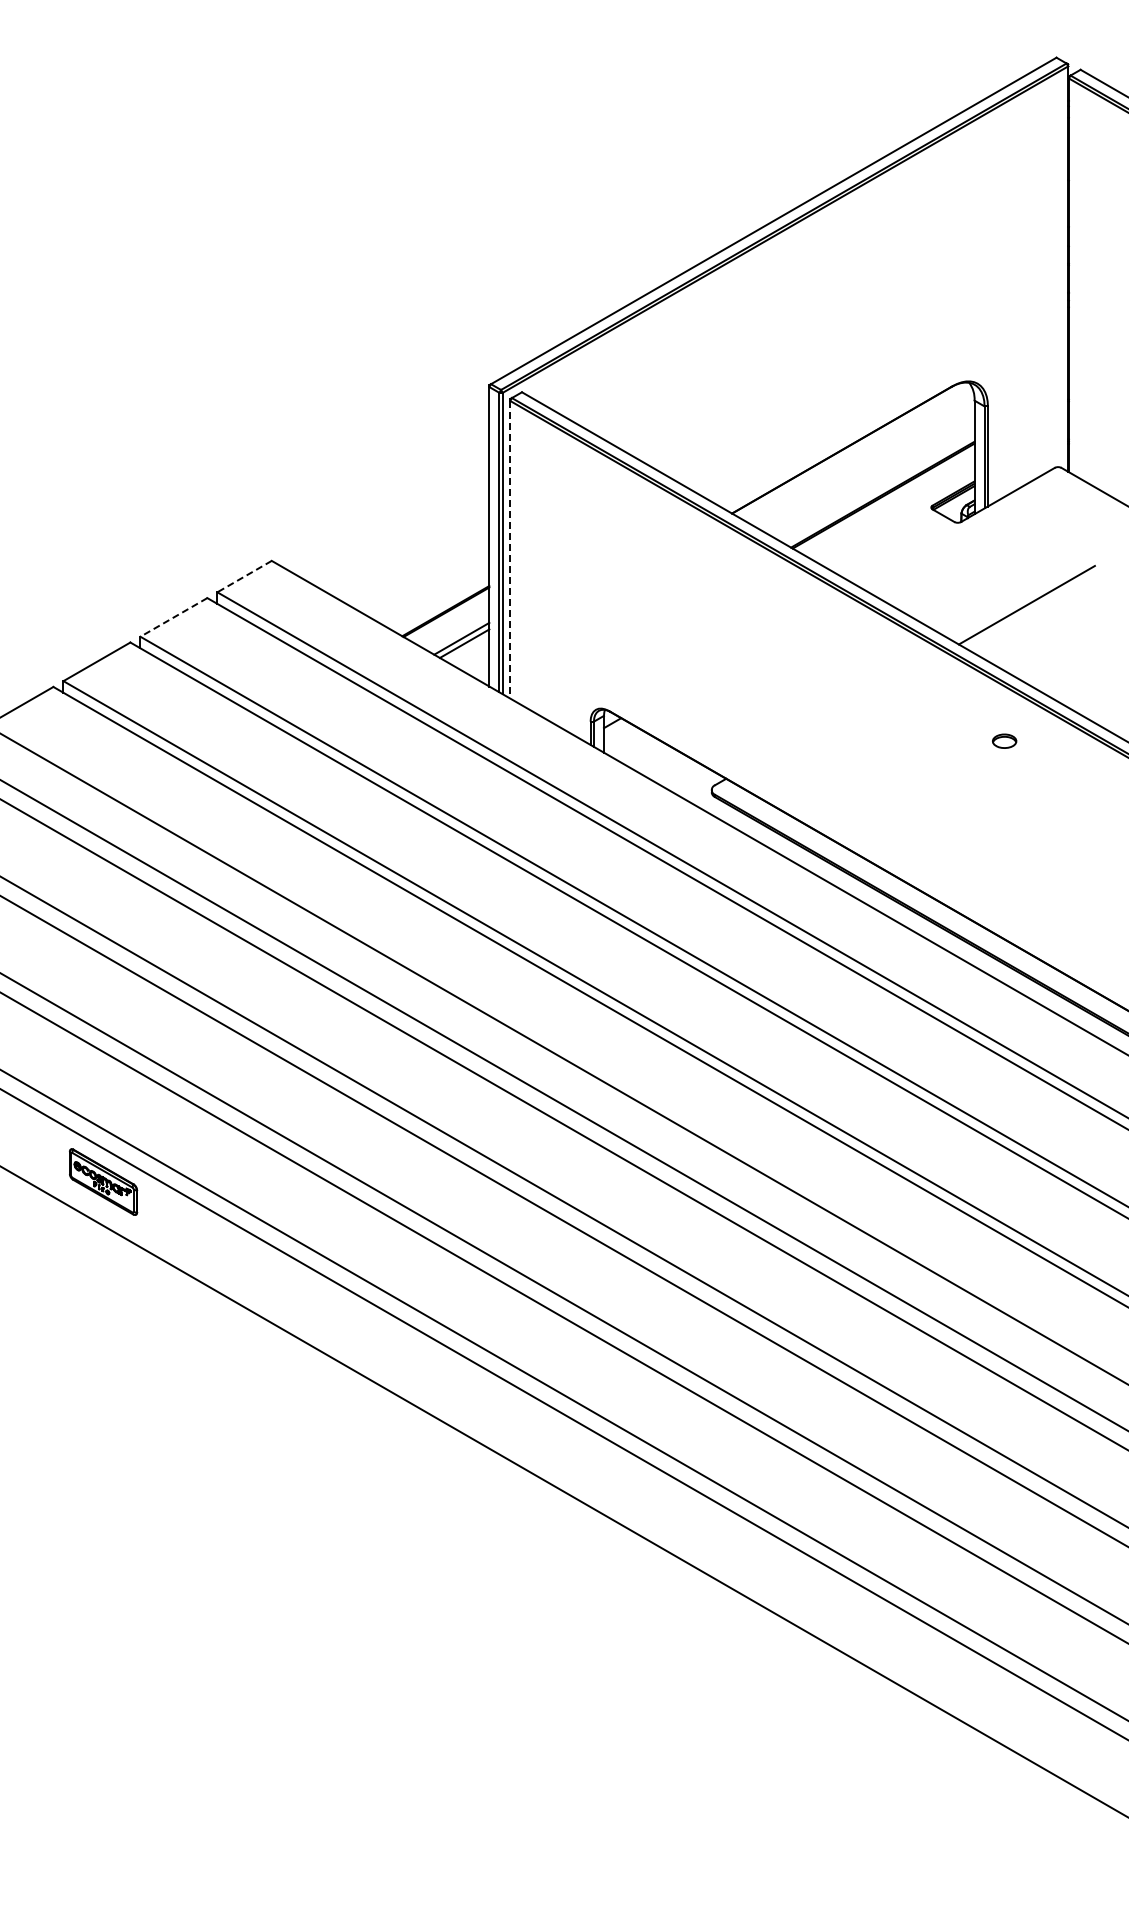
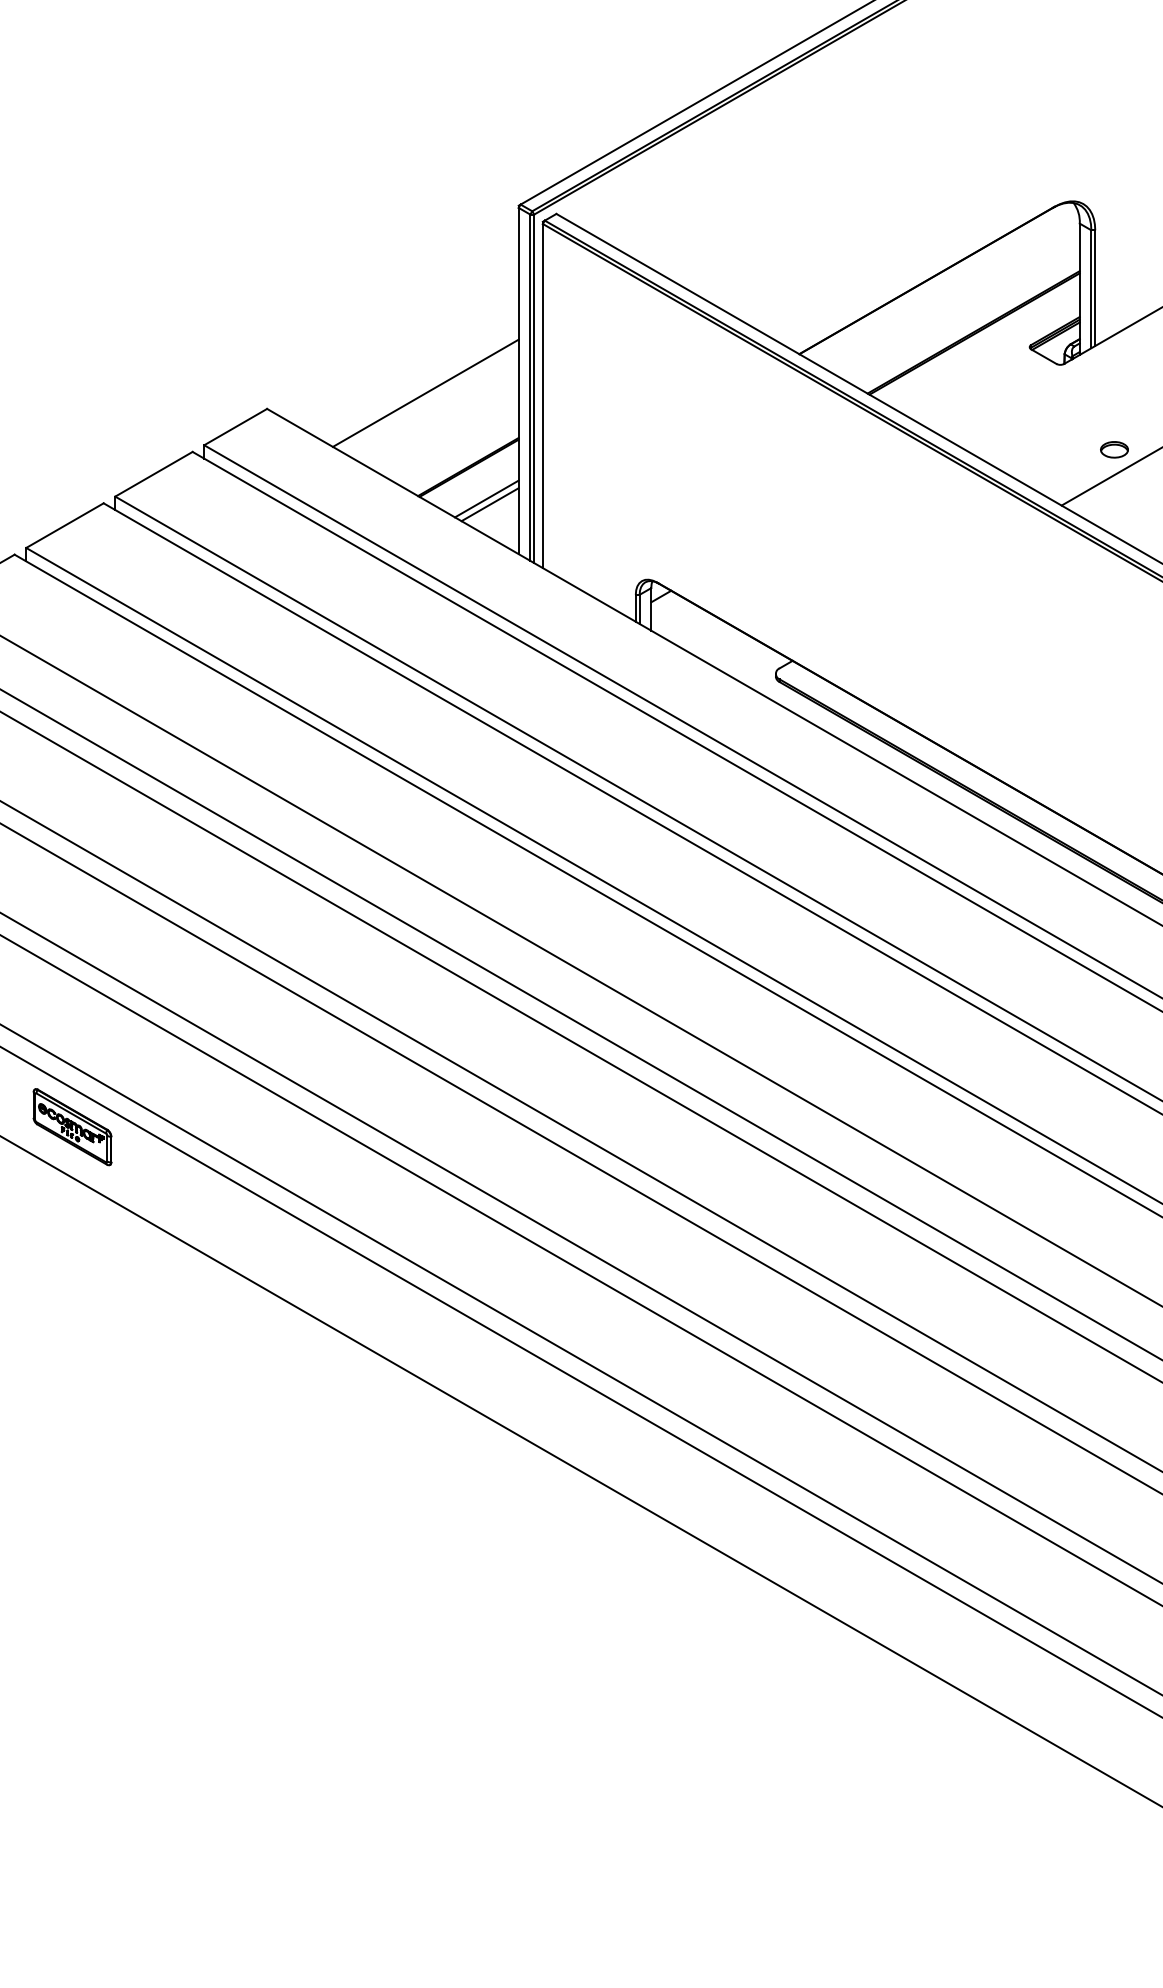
line: (408, 546) -> (425, 392), added
line: (510, 549) -> (543, 395), dashed -> solid
line: (244, 576) -> (235, 426), dashed -> solid
line: (173, 617) -> (153, 474), dashed -> solid
part: (1004, 740) -> (1114, 448), moved

